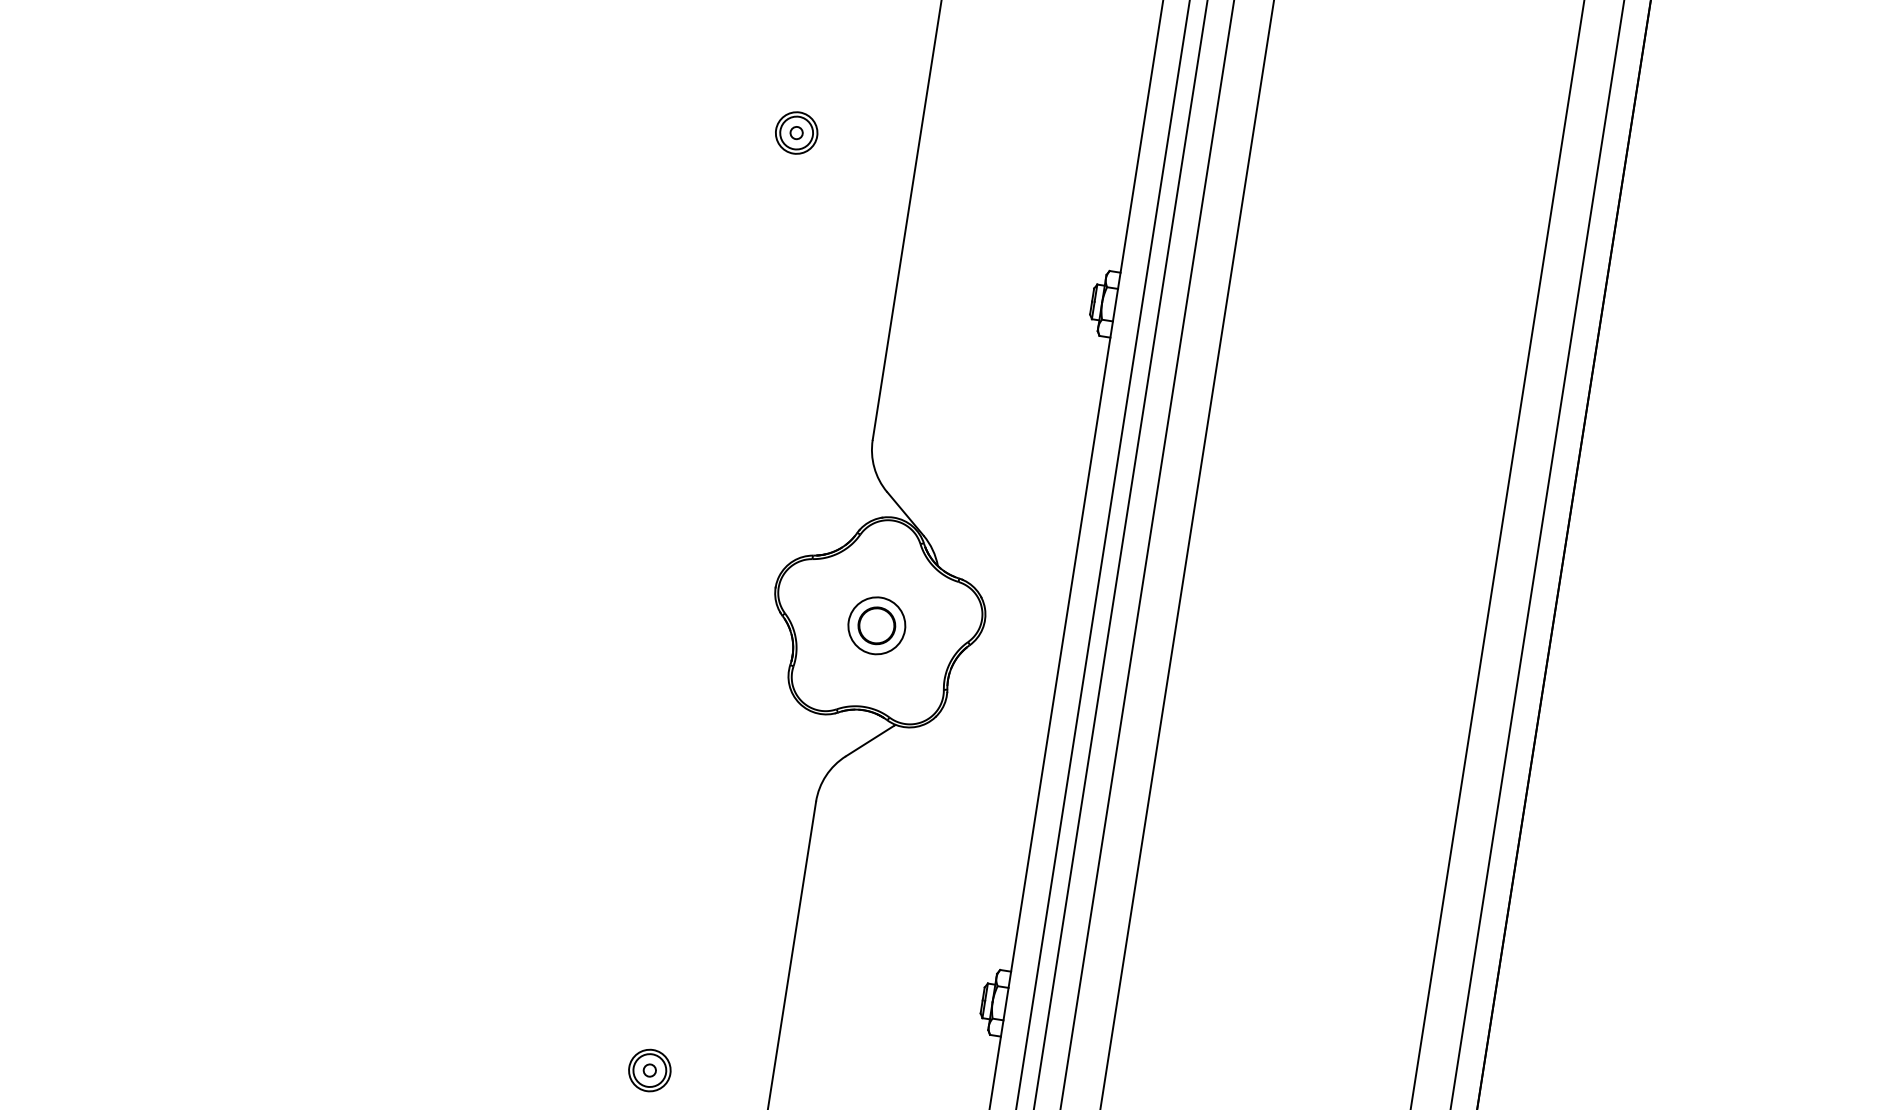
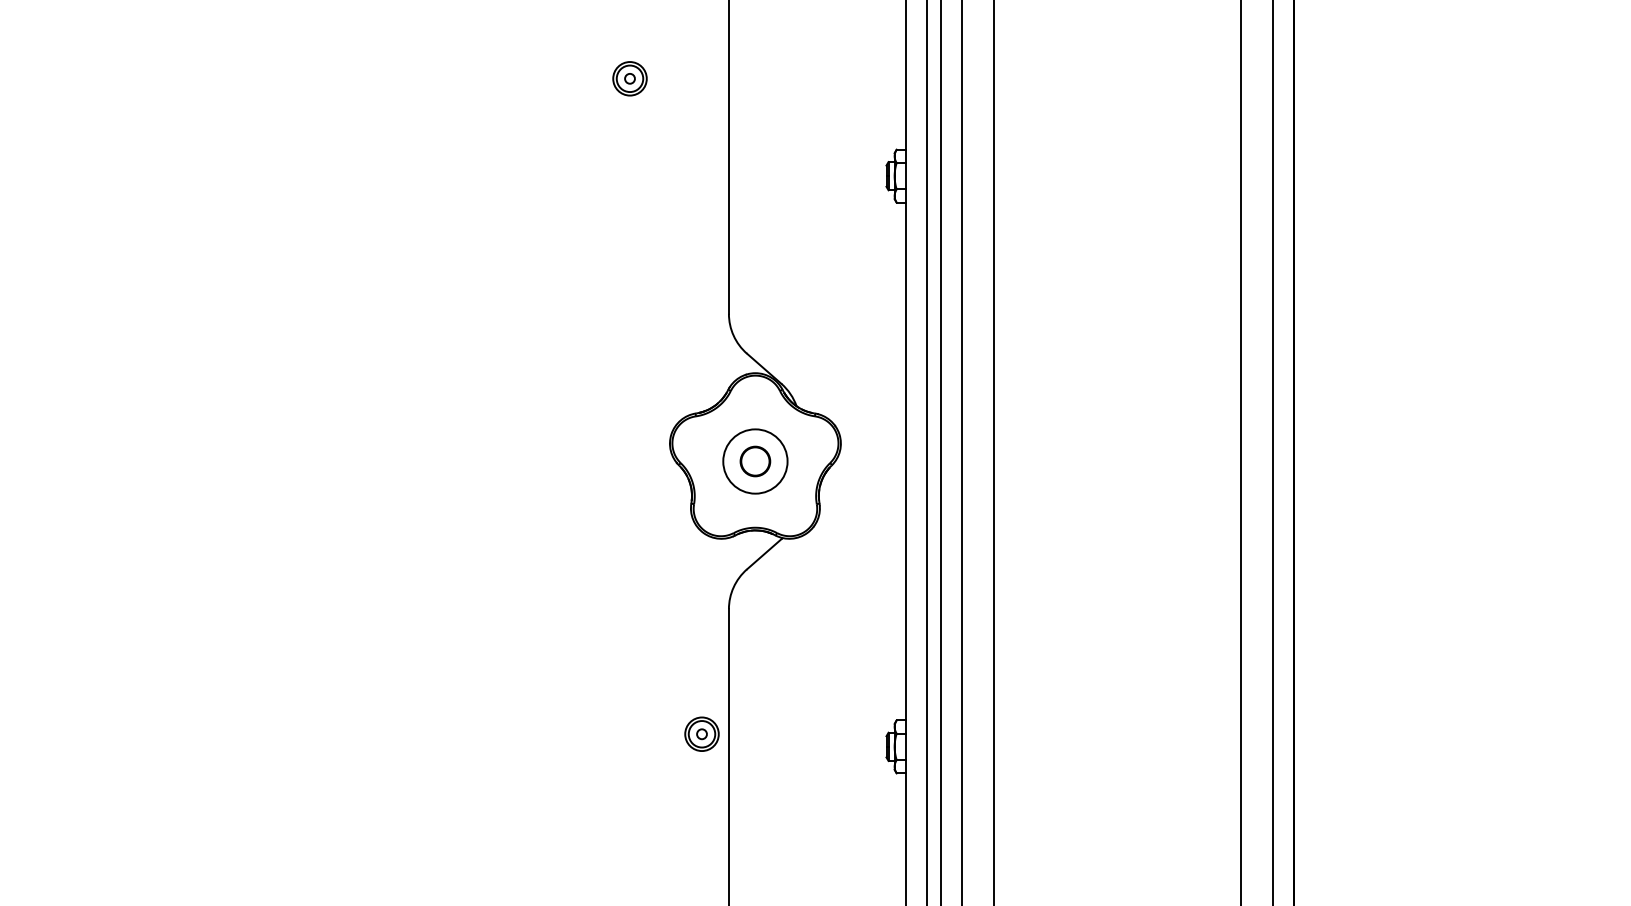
circle: (876, 625) -> (755, 461), size x1.4
part: (649, 1069) -> (701, 733), moved

